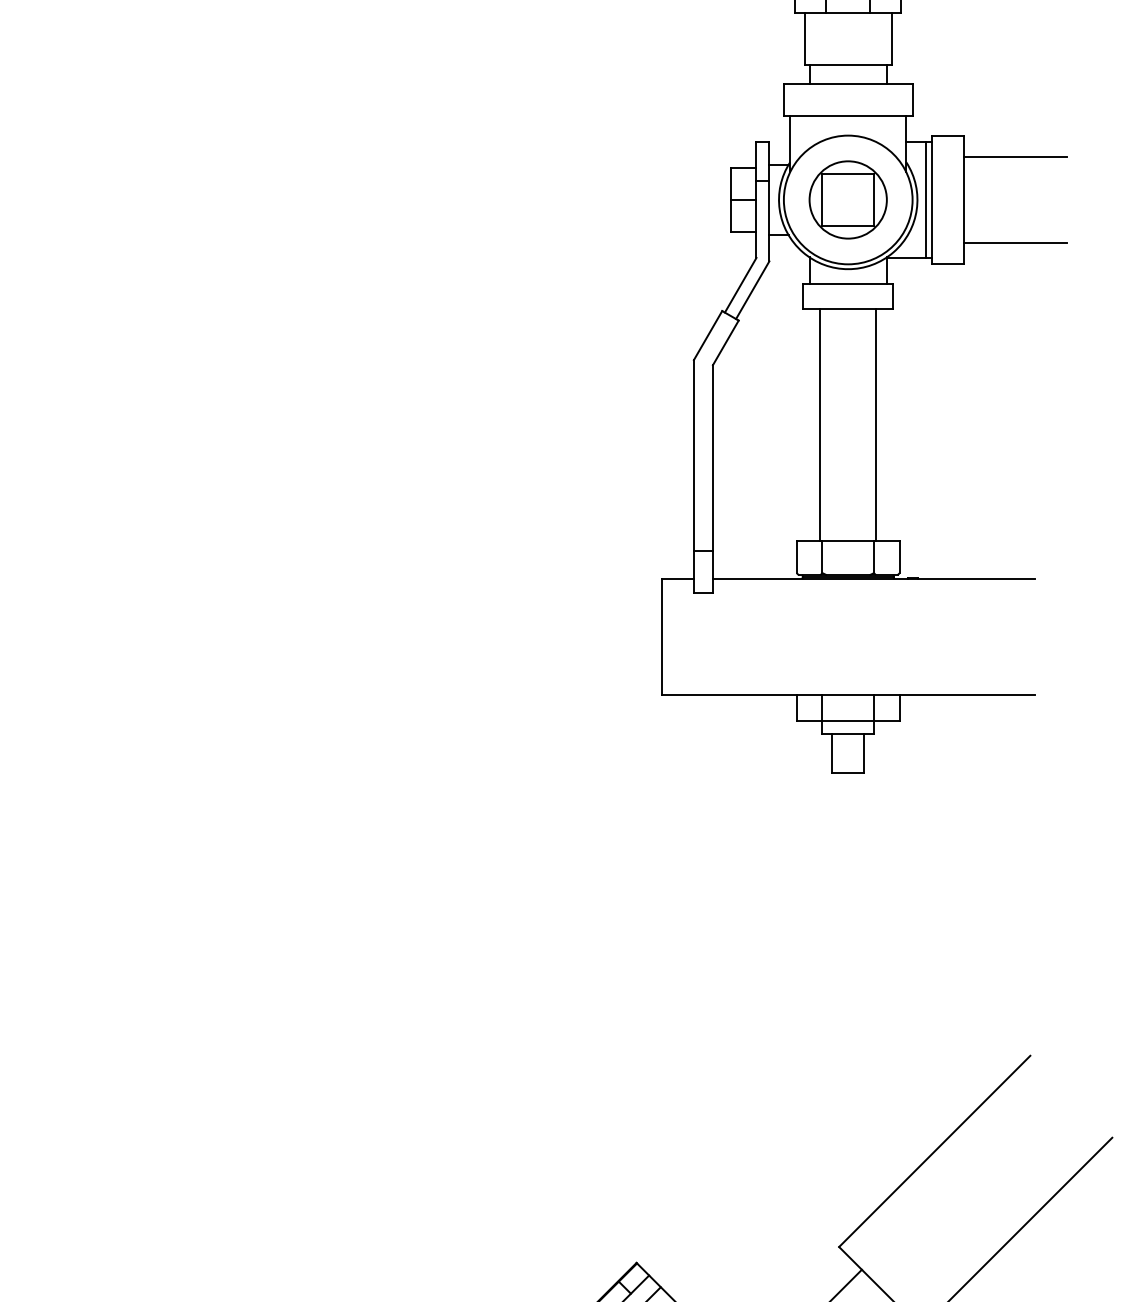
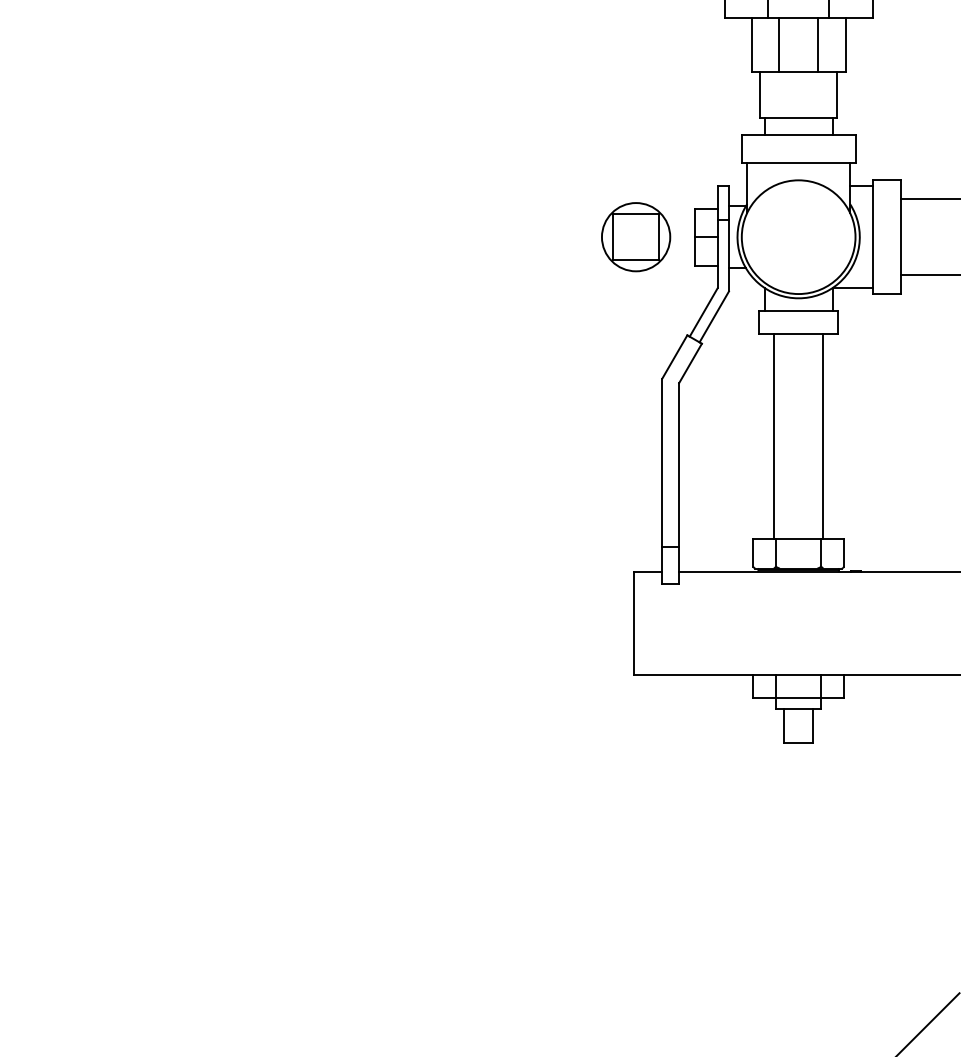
part: (847, 199) -> (635, 236), moved
line: (925, 199) -> (866, 236), removed

